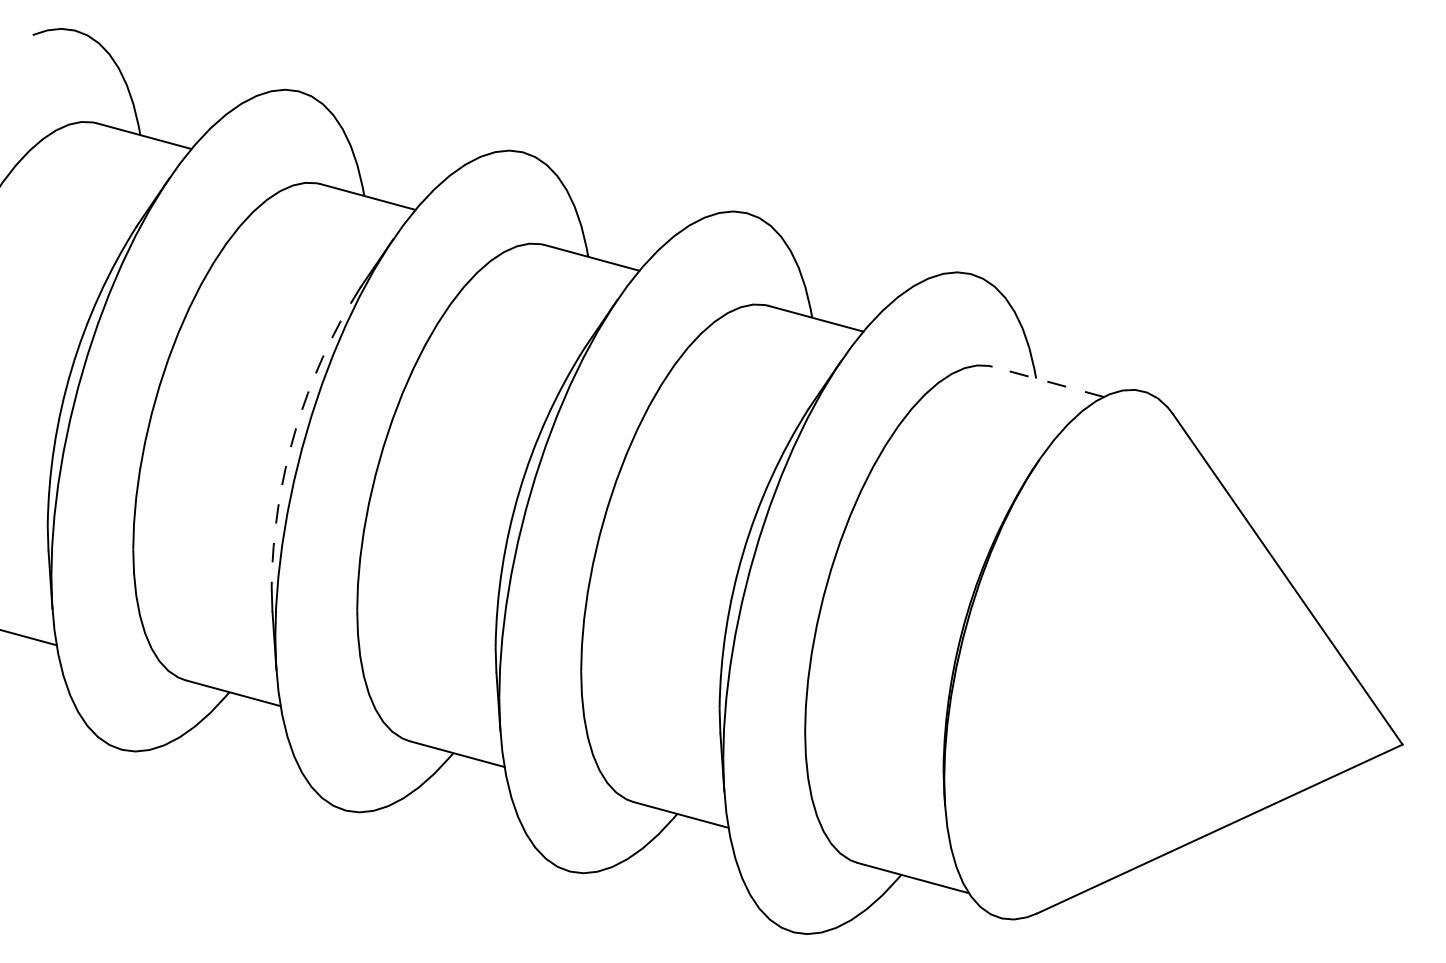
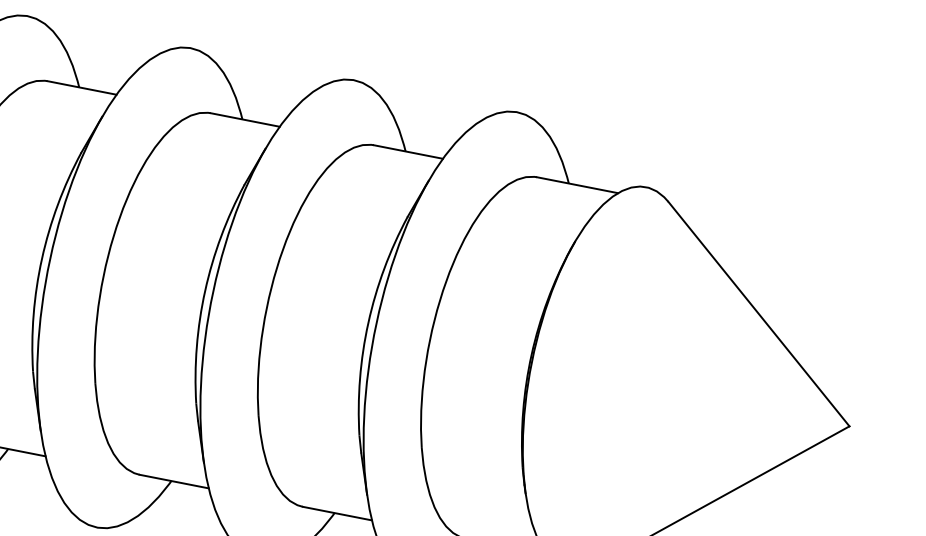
line: (1048, 381) -> (577, 184), dashed -> solid
arc: (295, 430) -> (42, 258), dashed -> solid

